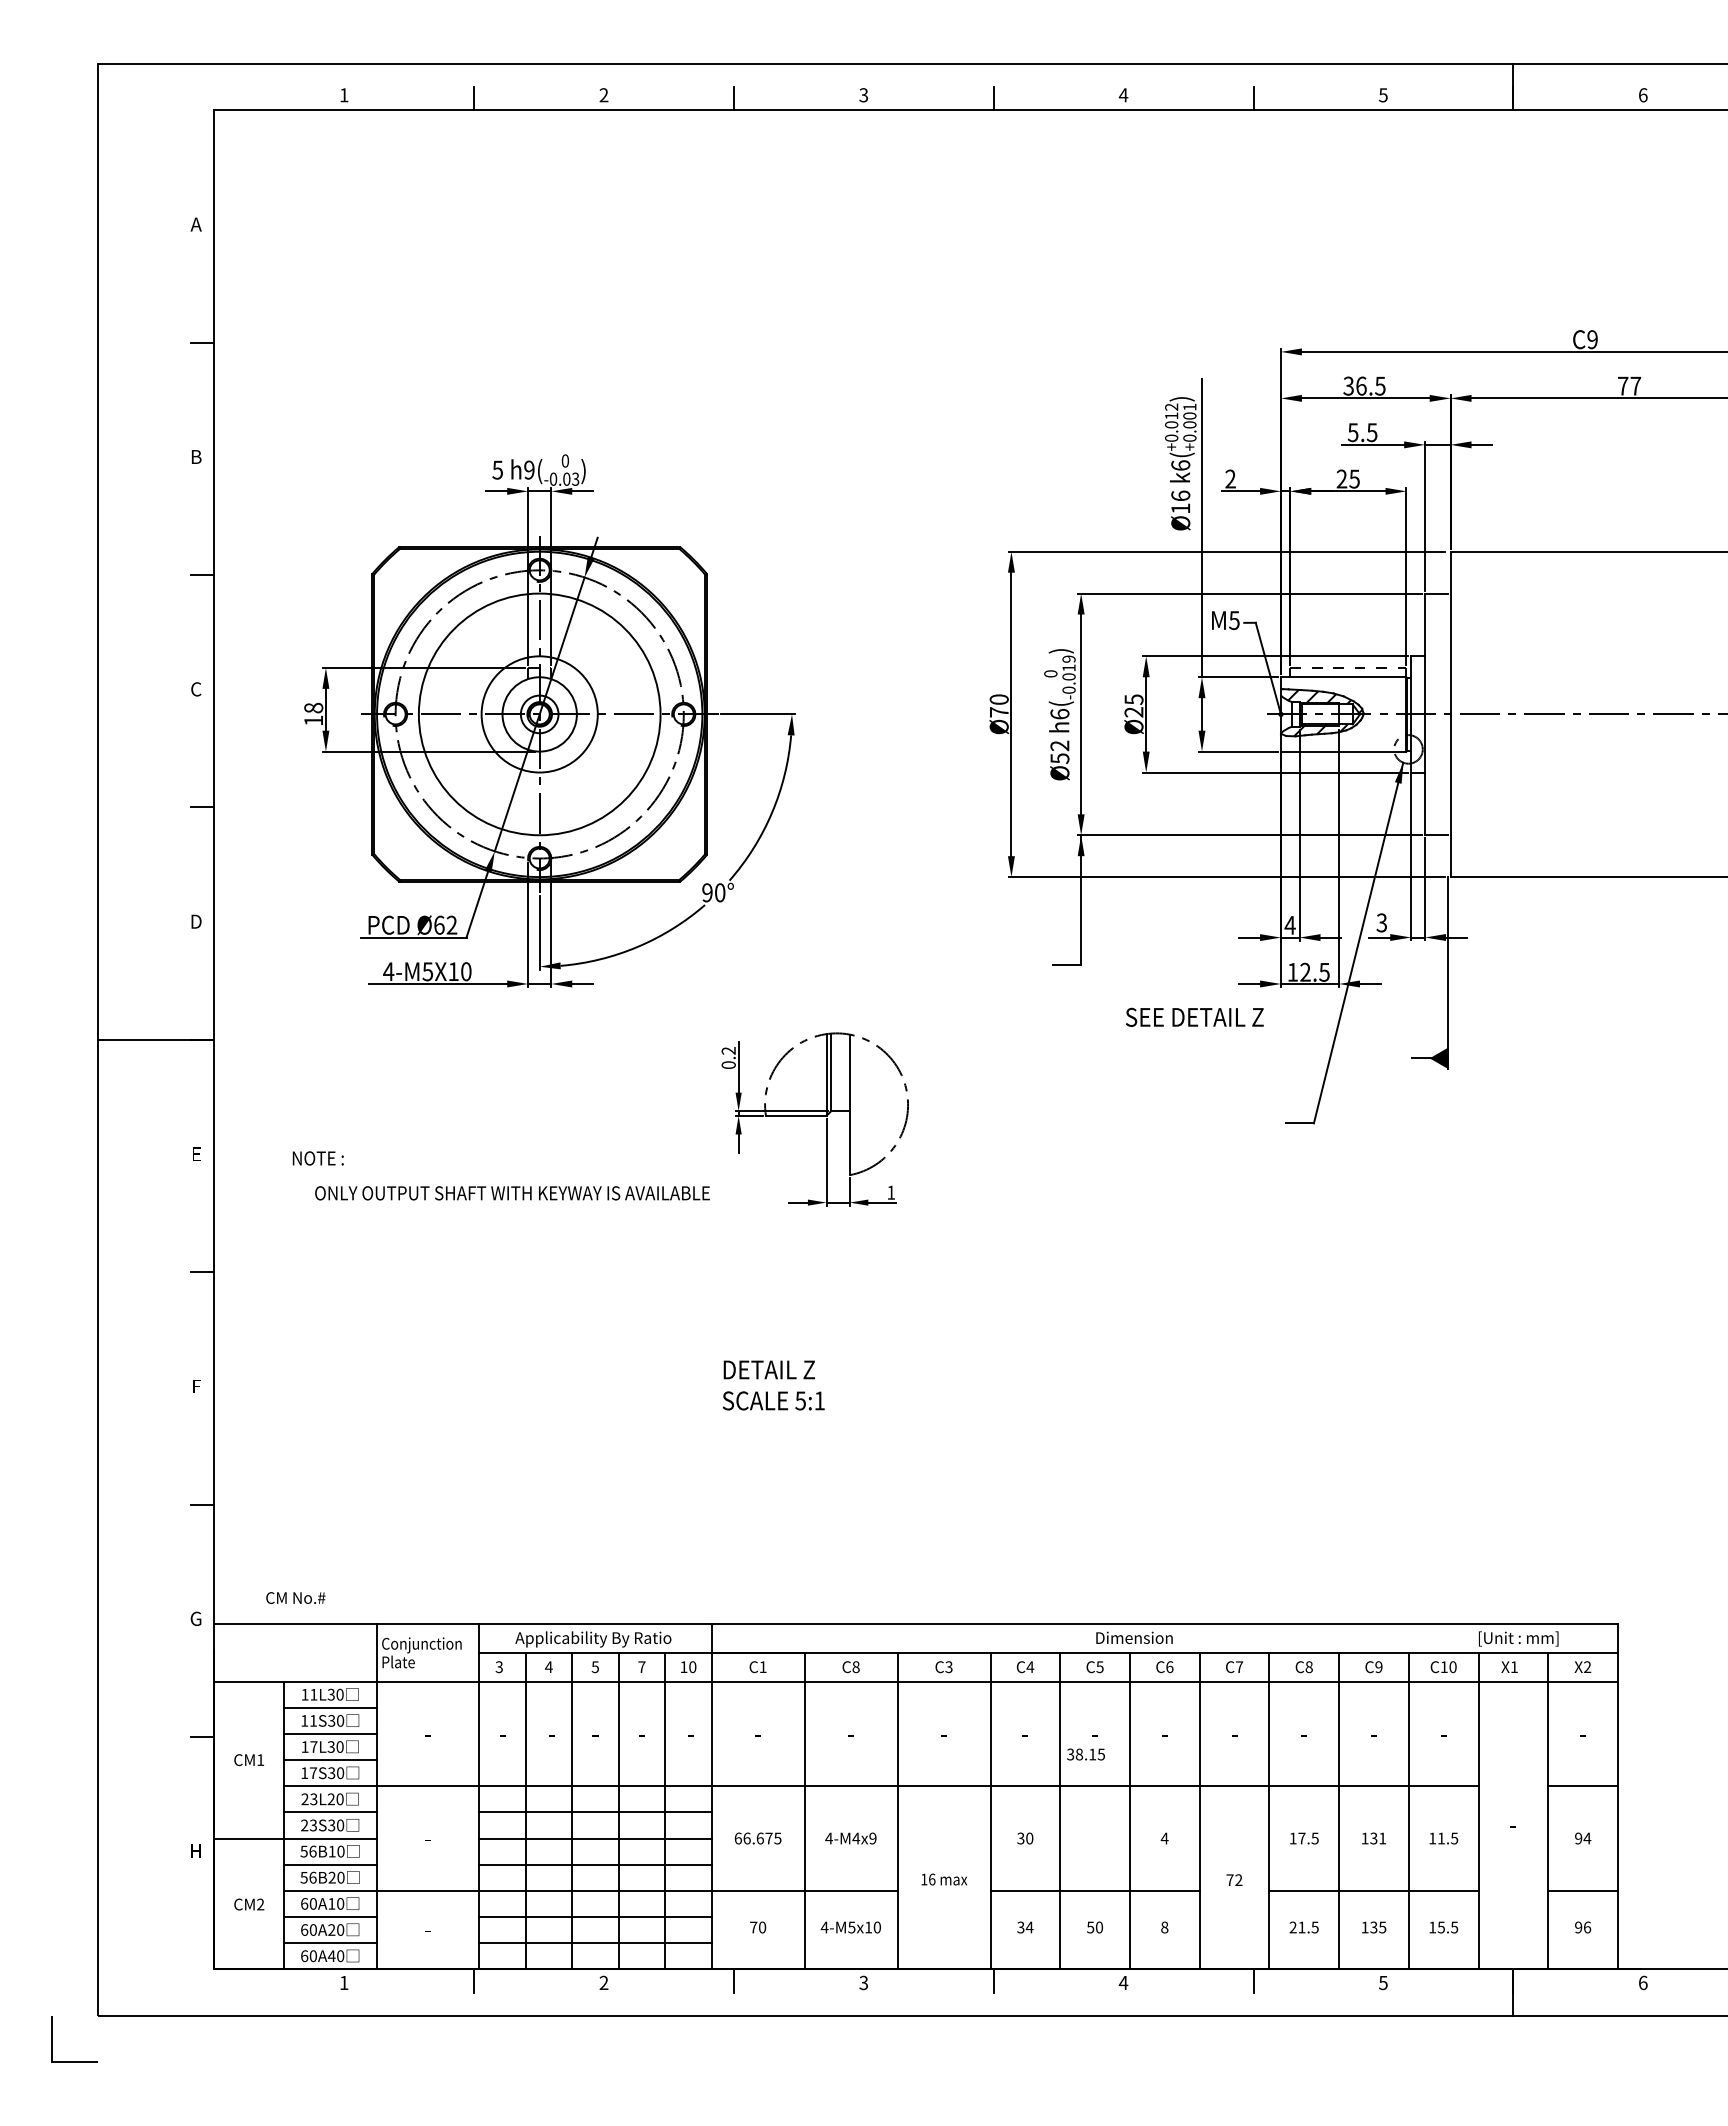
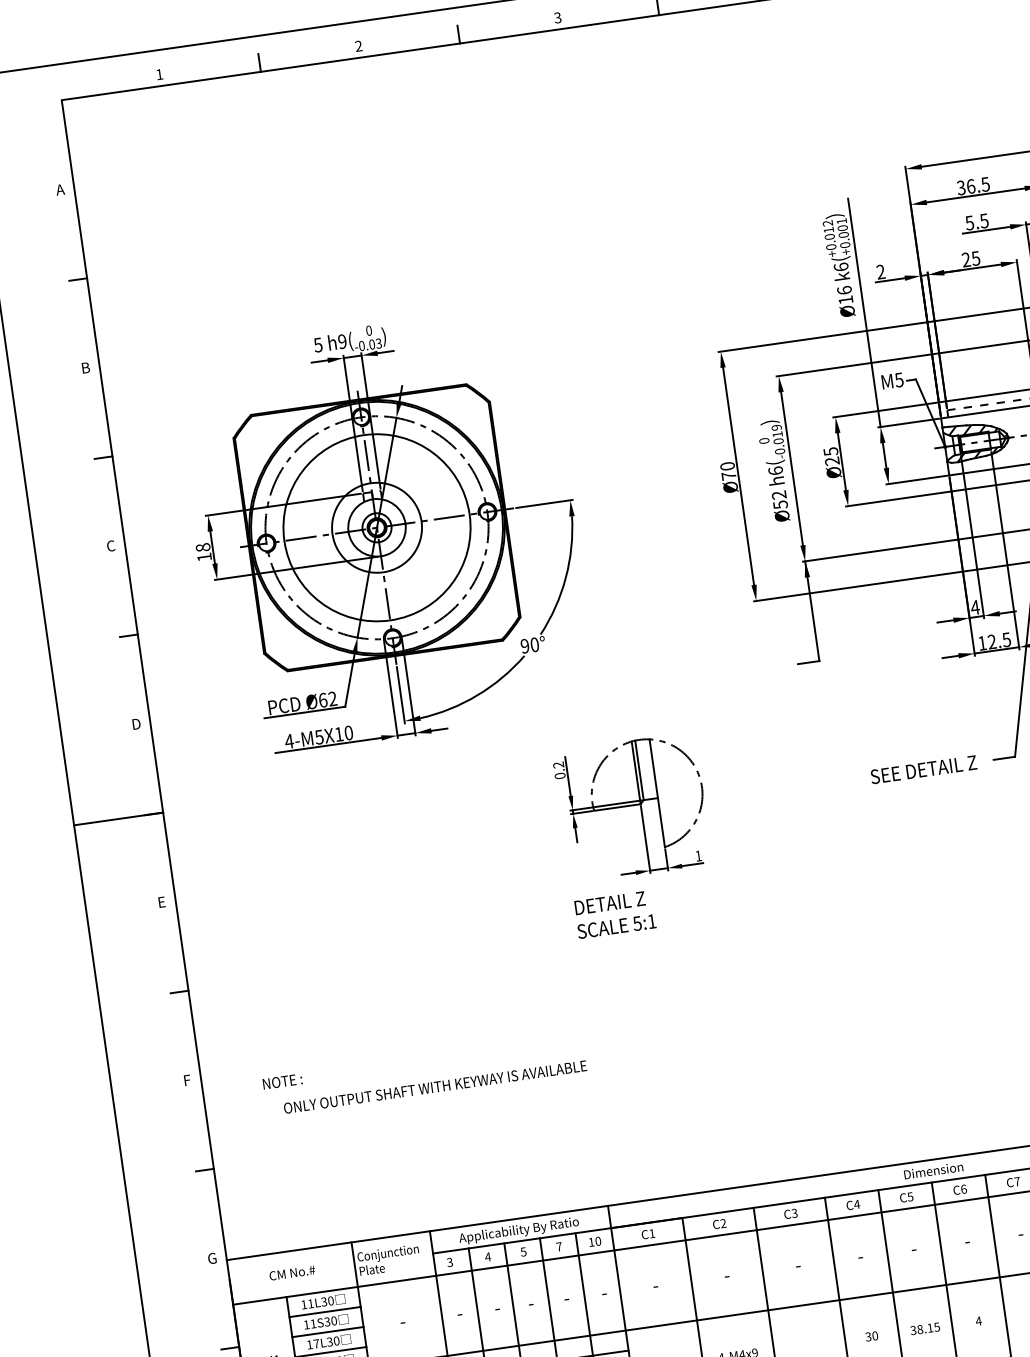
text: (1194, 1016) -> (923, 769), moved
text: (500, 1175) -> (424, 1074), moved
text: (773, 1385) -> (614, 914), moved
text: (295, 1597) -> (292, 1272), moved
text: (855, 1667) -> (723, 1223), C8 -> C2
text: (1085, 1754) -> (924, 1328), moved

